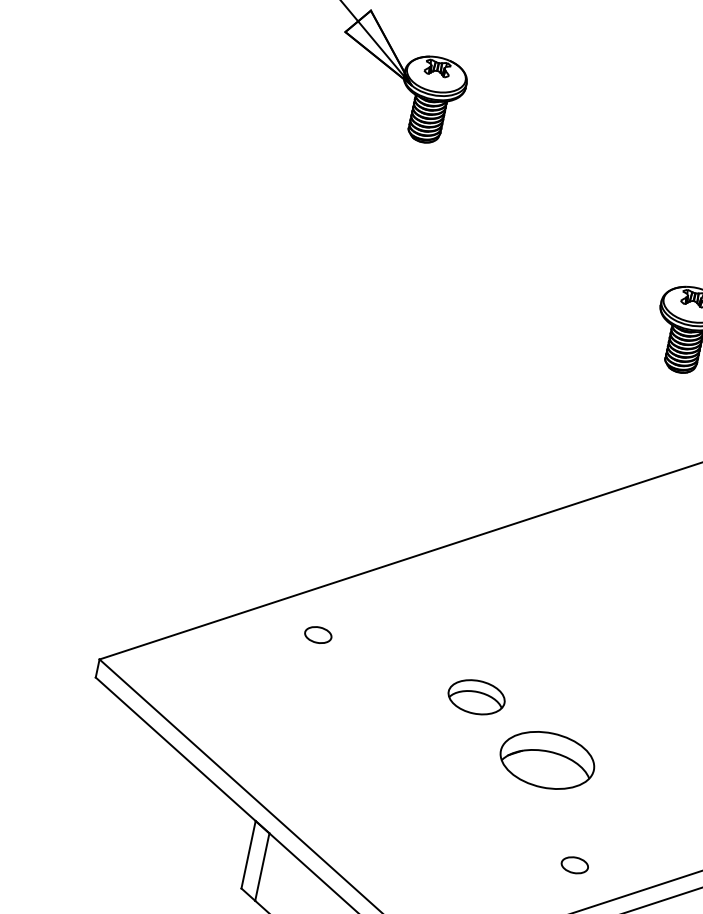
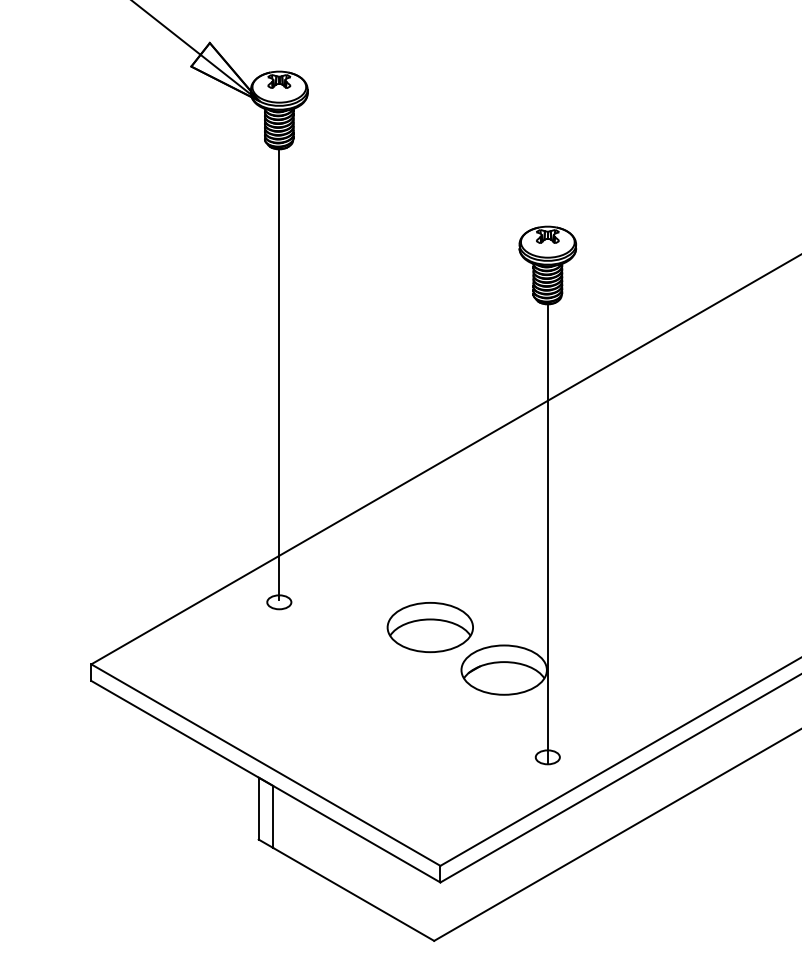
line: (370, 387) -> (279, 374), added
line: (625, 622) -> (547, 534), added
part: (475, 696) -> (429, 627), size x1.67

